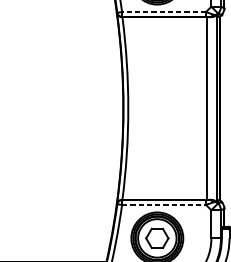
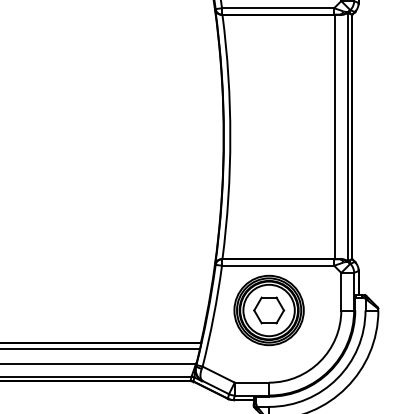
line: (163, 12) -> (277, 8), dashed -> solid
line: (164, 204) -> (278, 265), dashed -> solid

